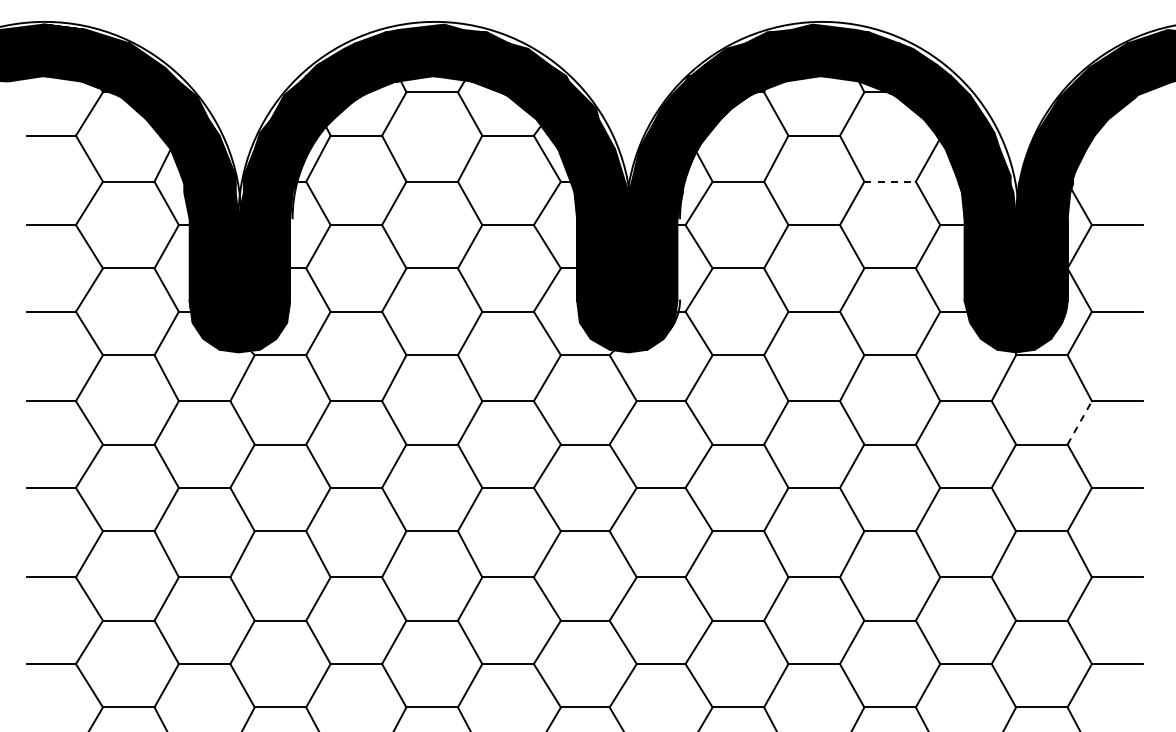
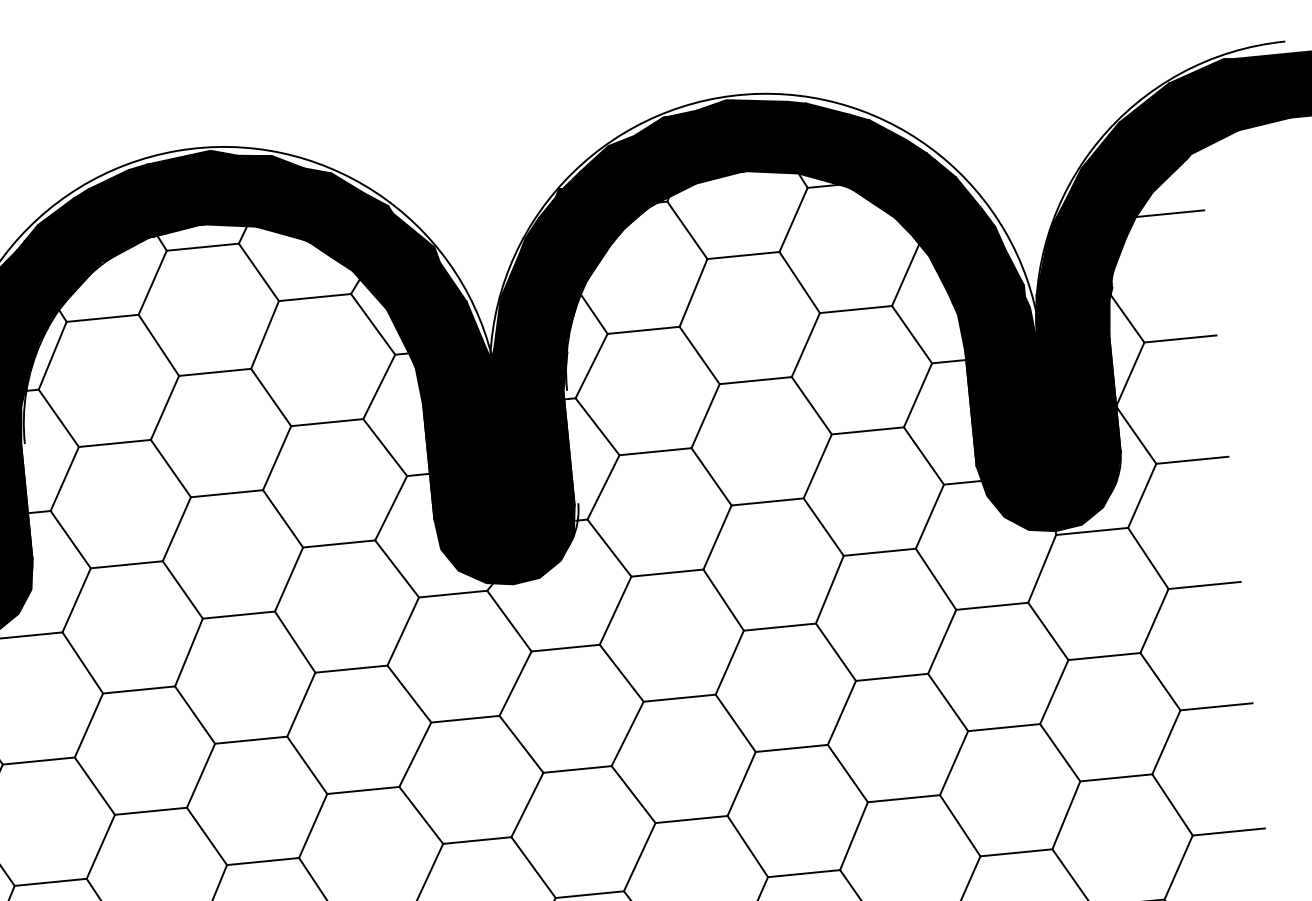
line: (1118, 135) -> (1169, 213), added
line: (890, 181) -> (856, 309), dashed -> solid
line: (1079, 422) -> (1154, 620), dashed -> solid

